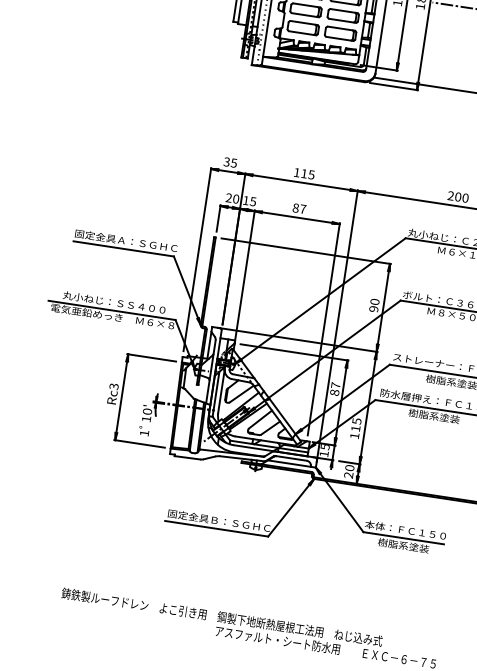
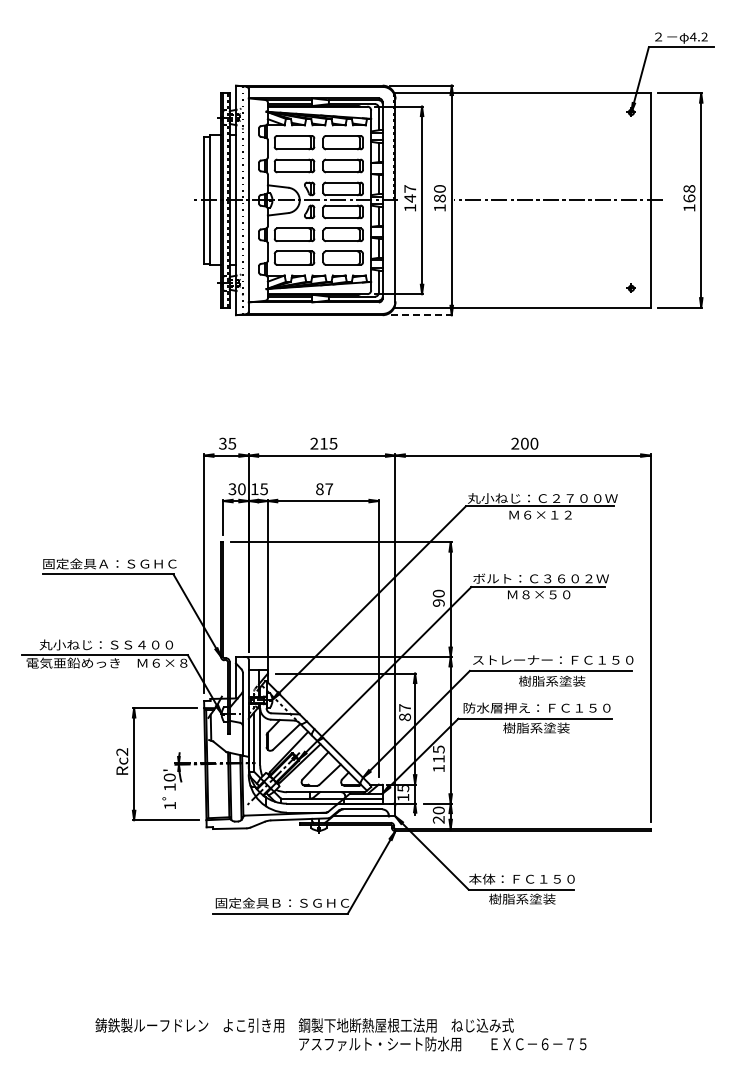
line: (393, 86) -> (421, 315), solid -> dashed
text: (297, 172) -> (314, 443), 115 -> 215
text: (228, 198) -> (232, 489), 20 -> 30
text: (114, 386) -> (122, 752), Rc3 -> Rc2

